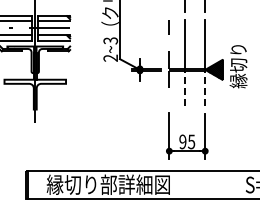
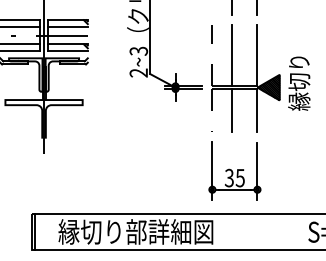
line: (184, 87) -> (231, 109), dashed -> solid
line: (205, 87) -> (257, 109), dashed -> solid
text: (182, 142) -> (228, 178), 95 -> 35

